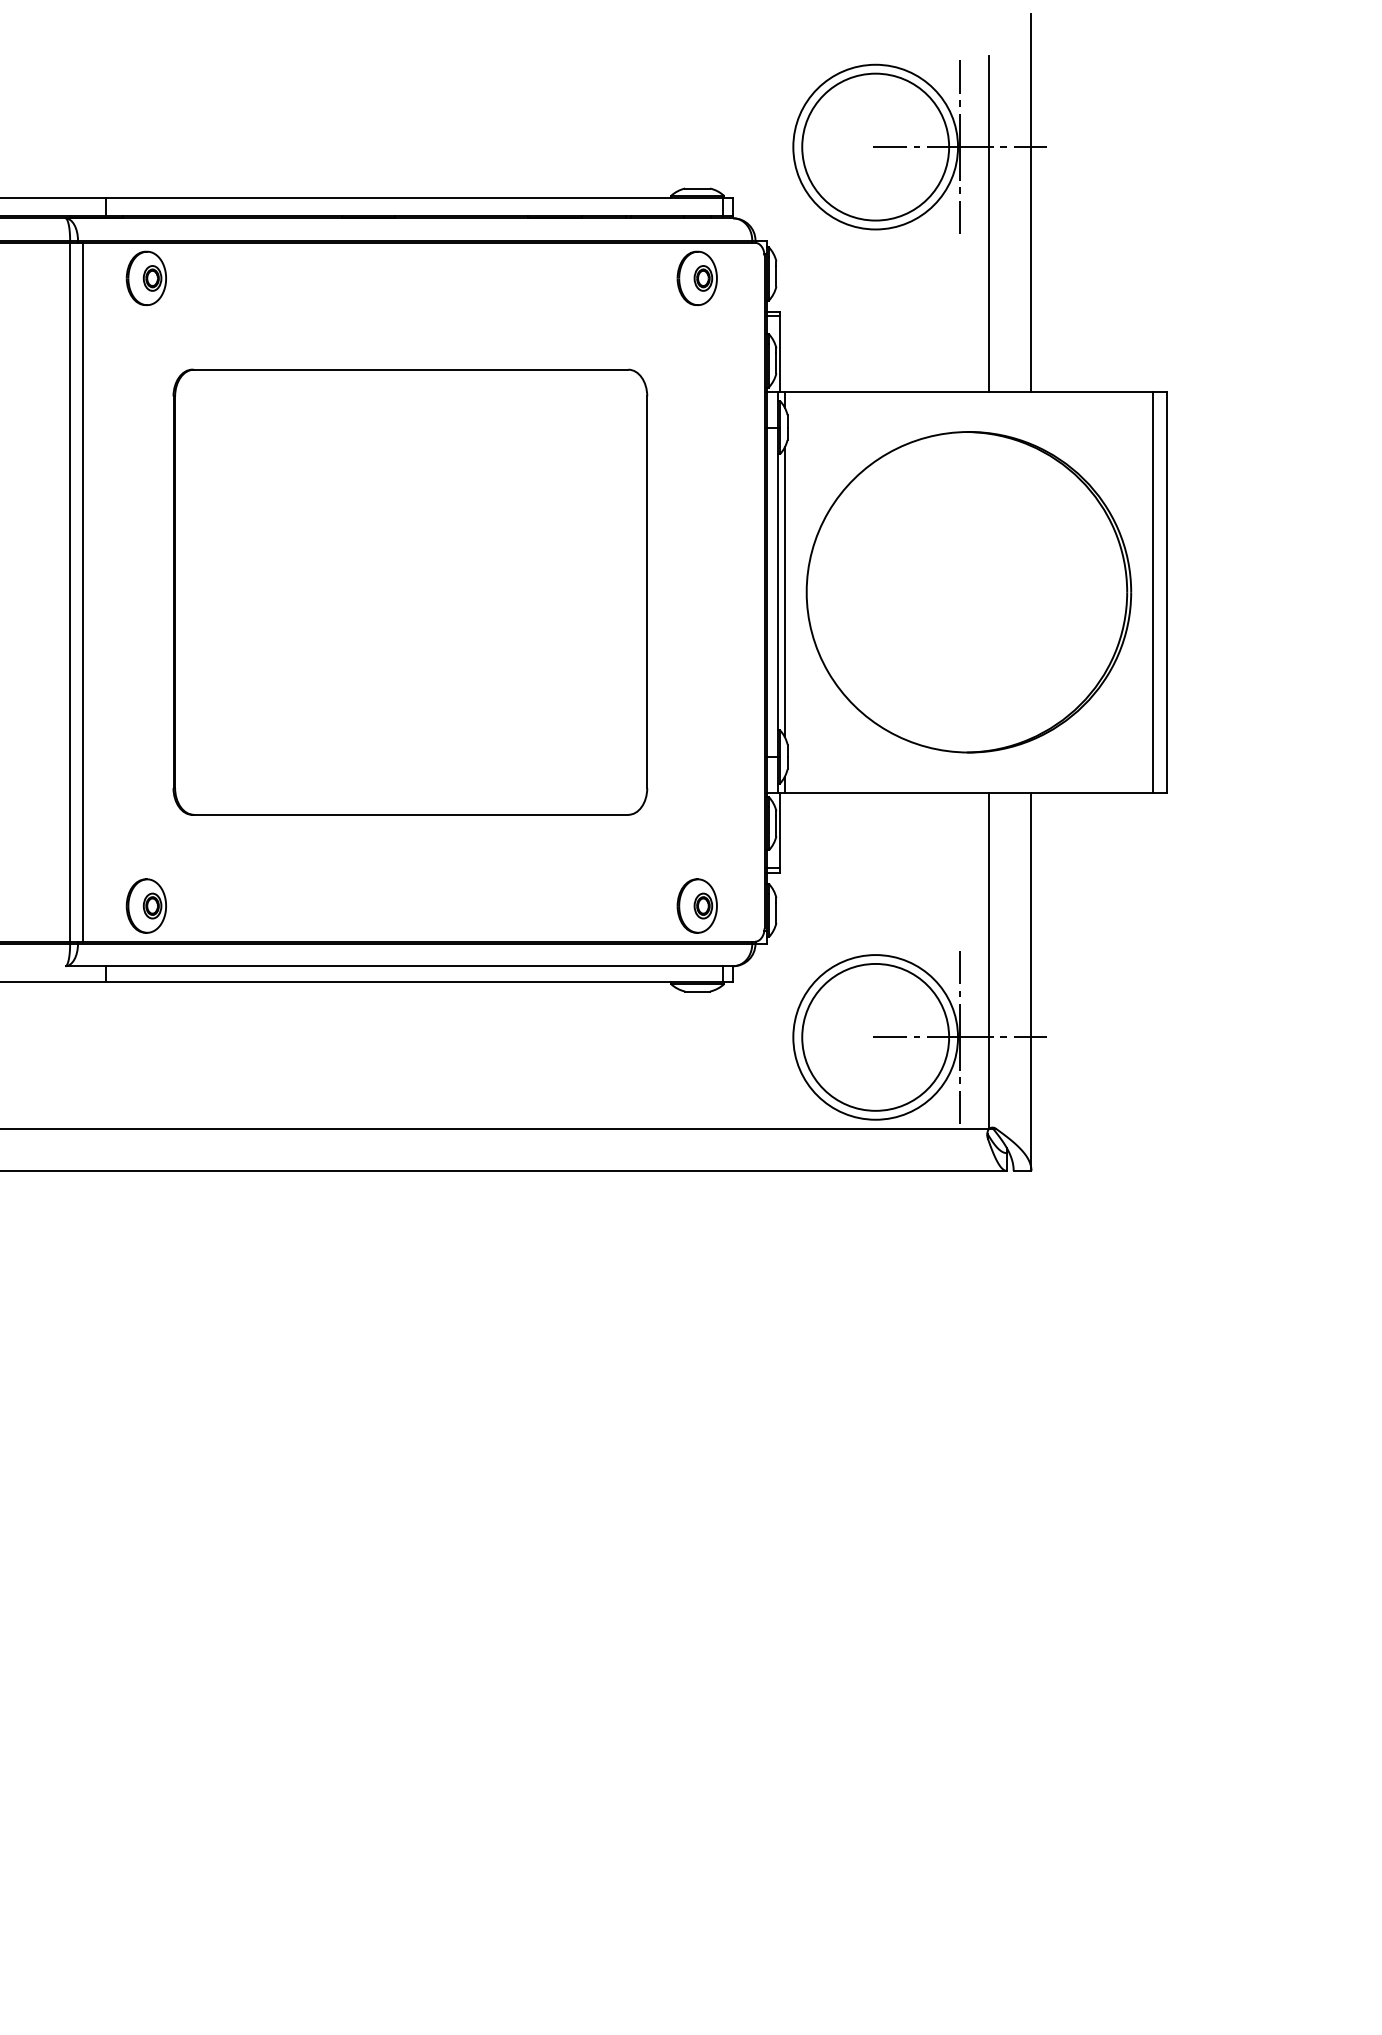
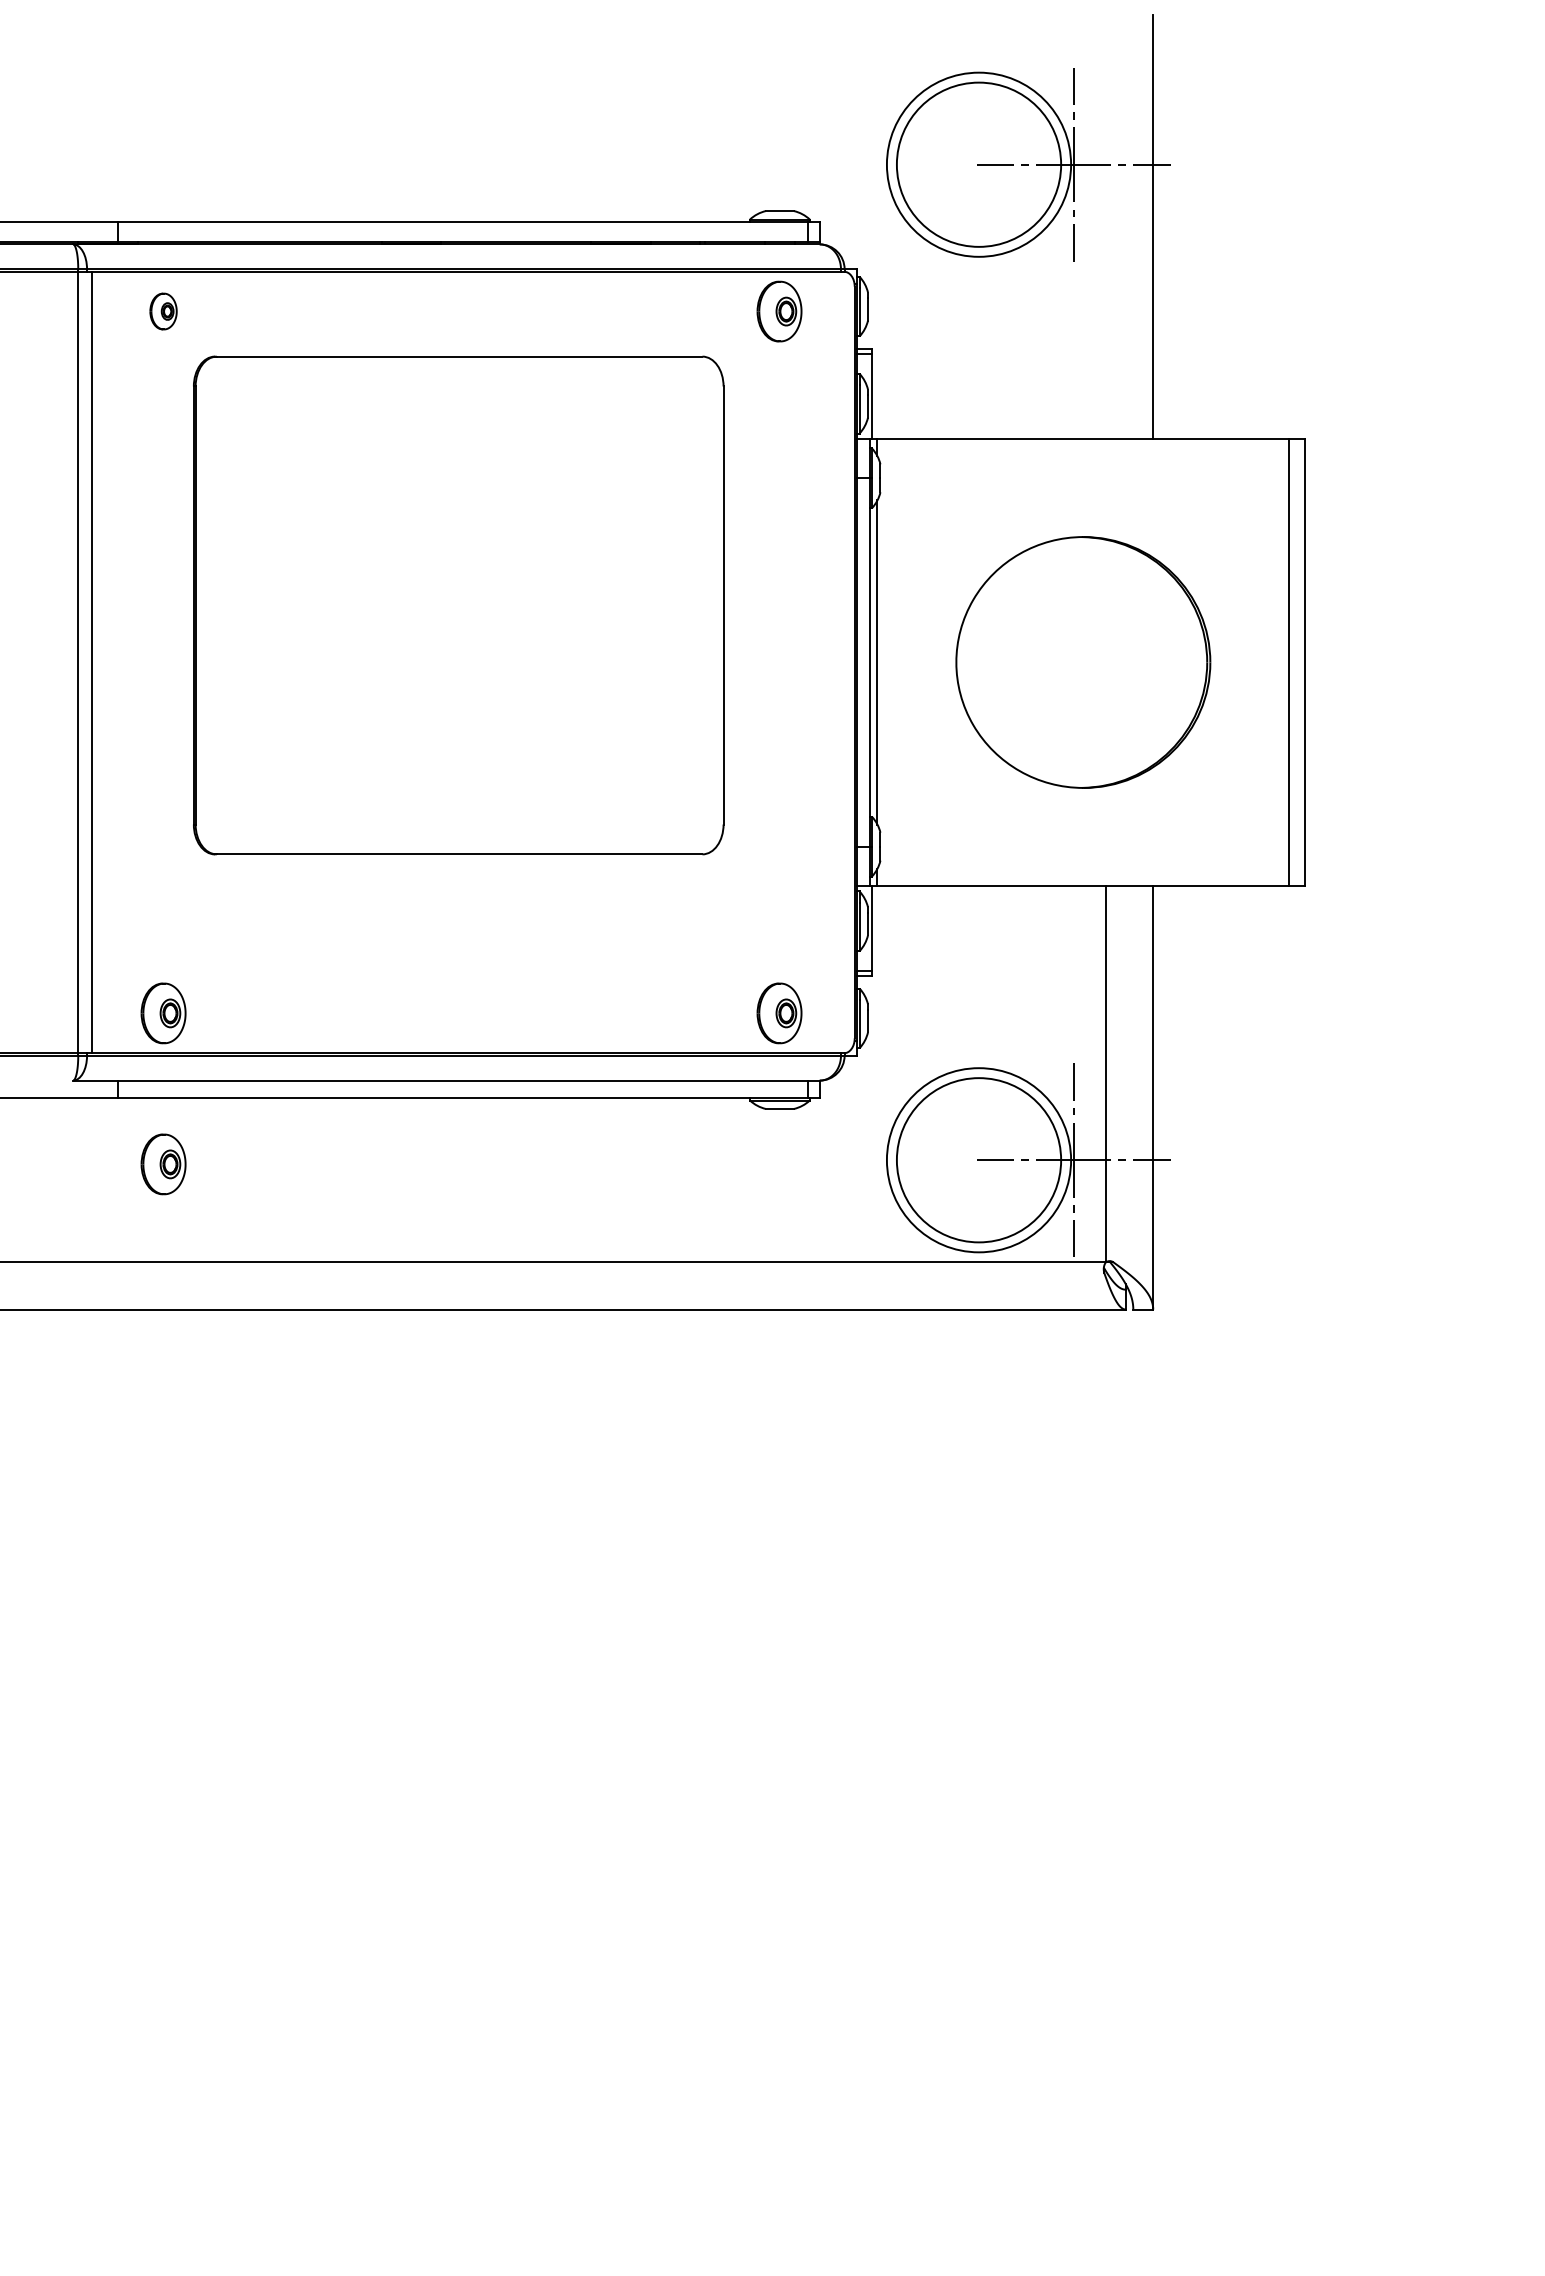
line: (988, 223) -> (1105, 250), removed
part: (146, 278) -> (163, 311), size x0.6
part: (410, 592) -> (458, 605), moved
part: (969, 592) -> (1083, 662), size x0.7
part: (146, 1041) -> (163, 1164), added

